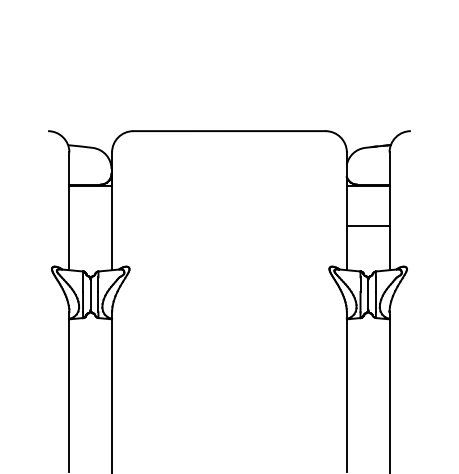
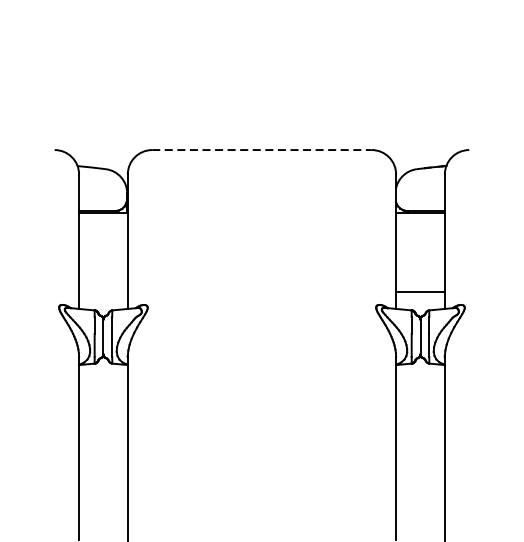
line: (229, 131) -> (262, 150), solid -> dashed
line: (367, 226) -> (419, 292), moved

